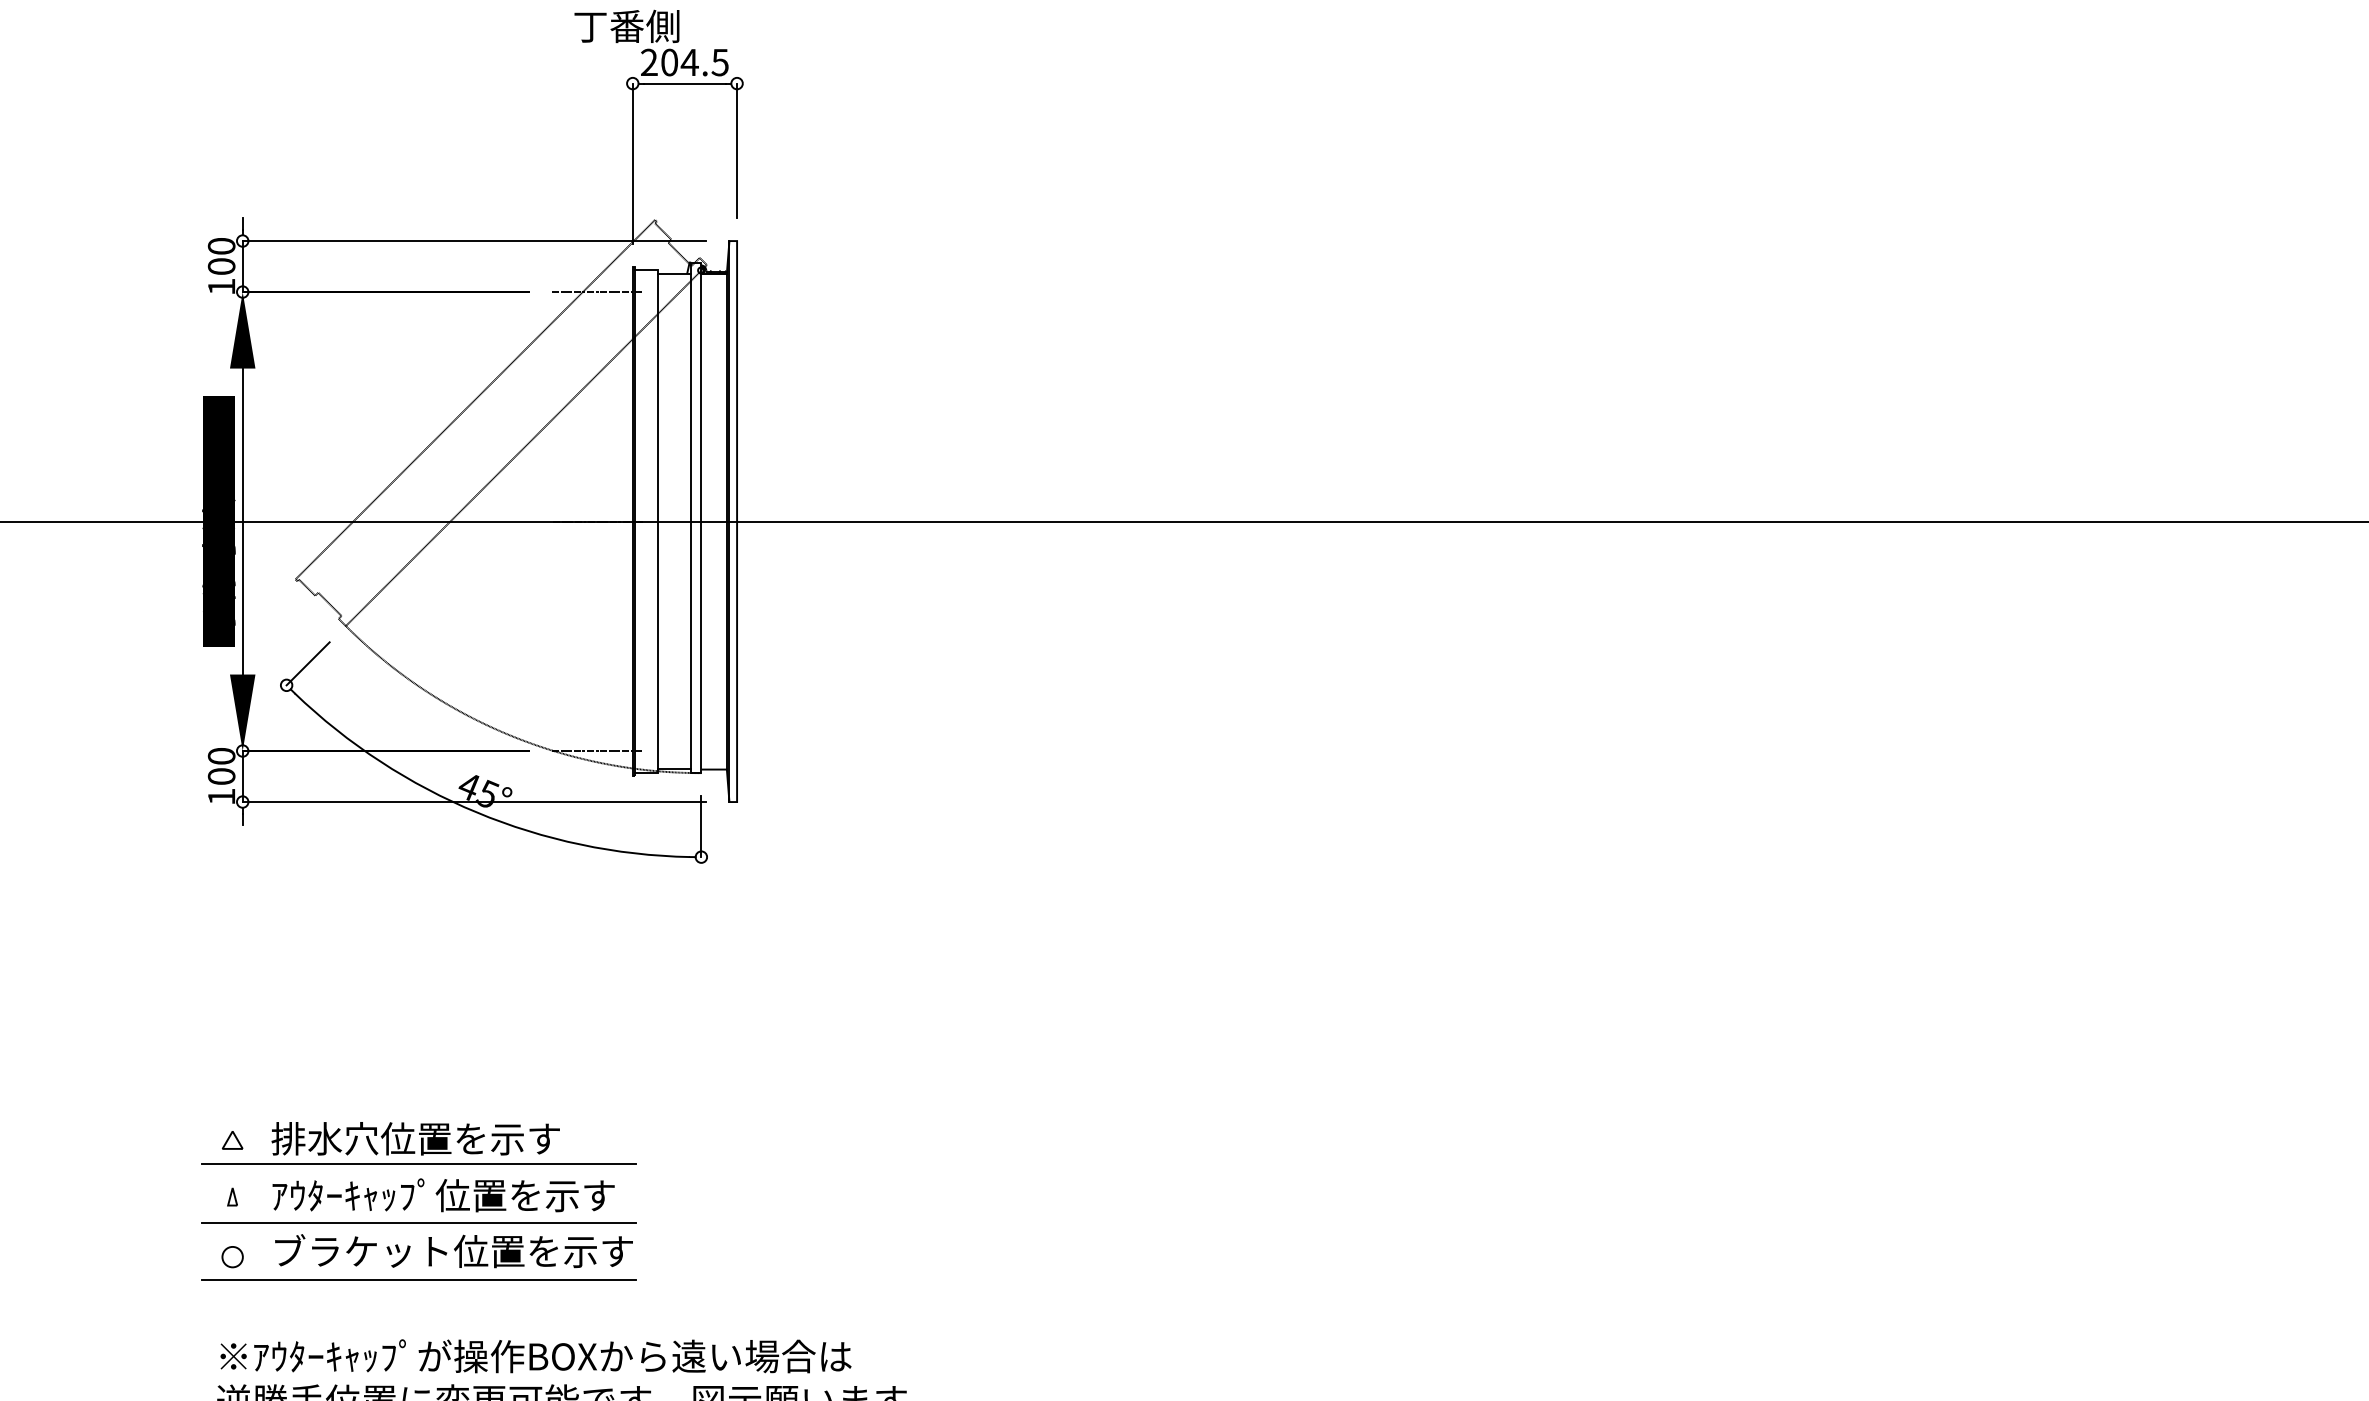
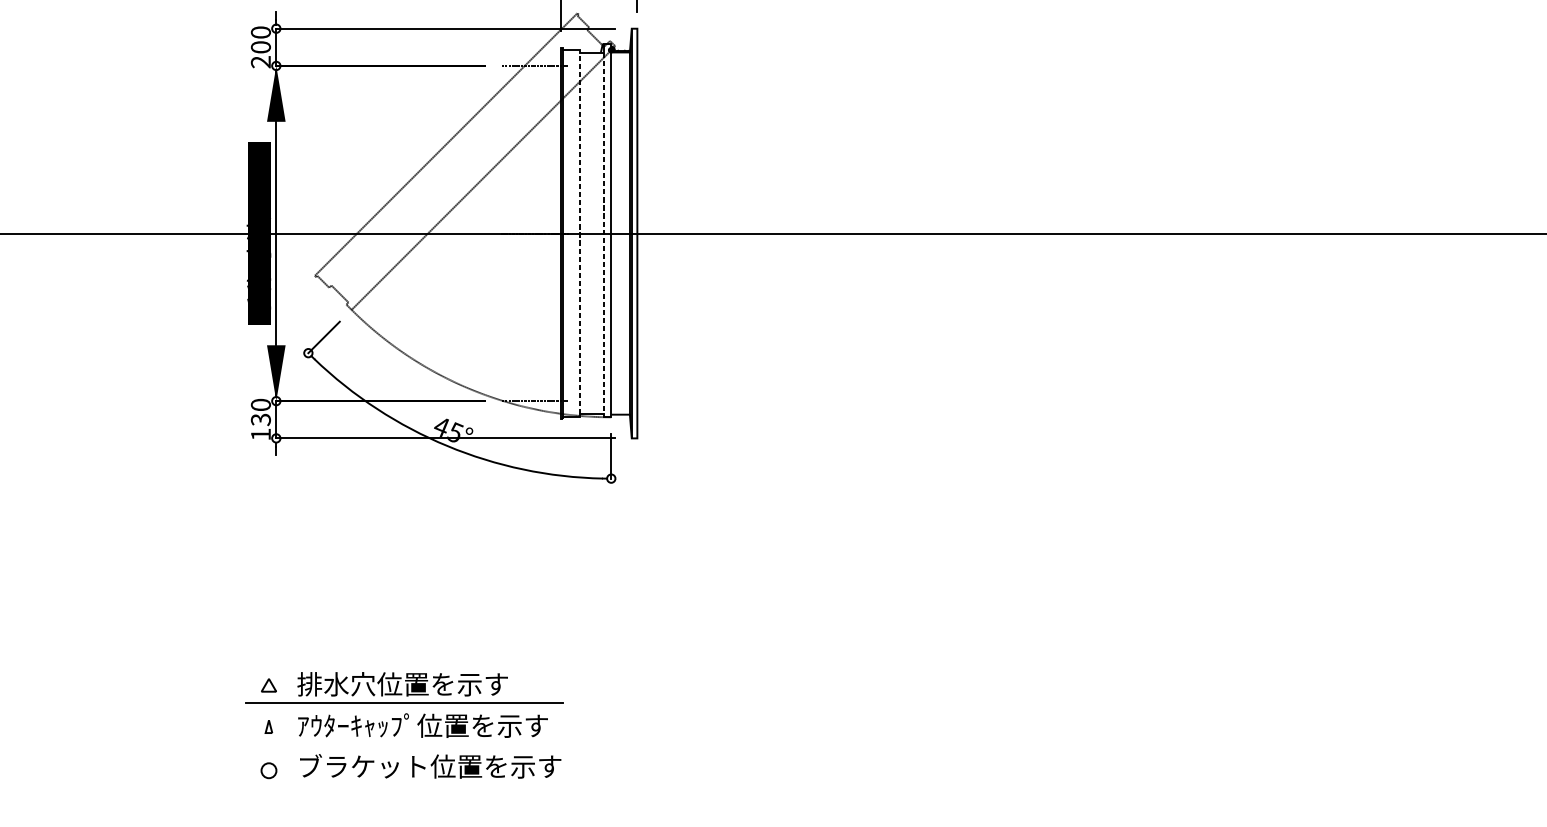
text: (221, 286) -> (260, 61), 100 -> 200
line: (658, 521) -> (579, 233), solid -> dashed
line: (691, 522) -> (604, 234), solid -> dashed
text: (221, 776) -> (260, 419), 100 -> 130
line: (418, 1223) -> (404, 746), removed
line: (418, 1280) -> (404, 787), removed

